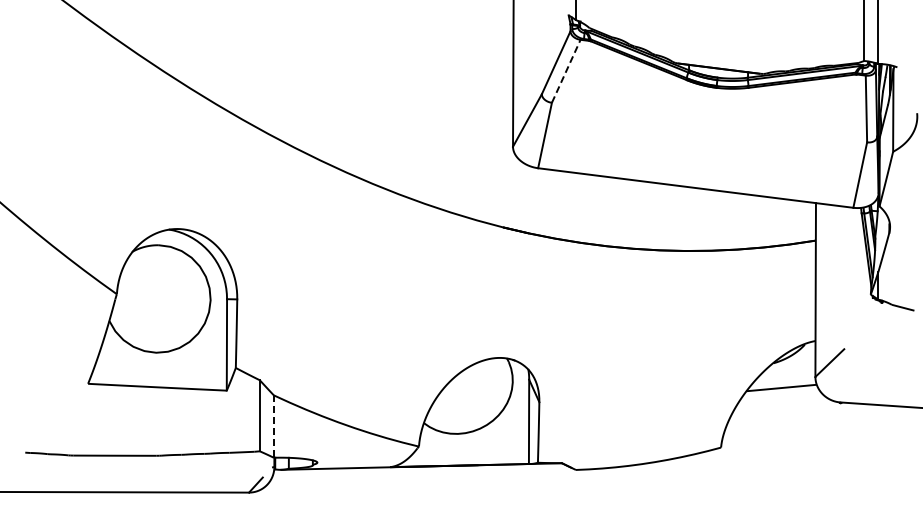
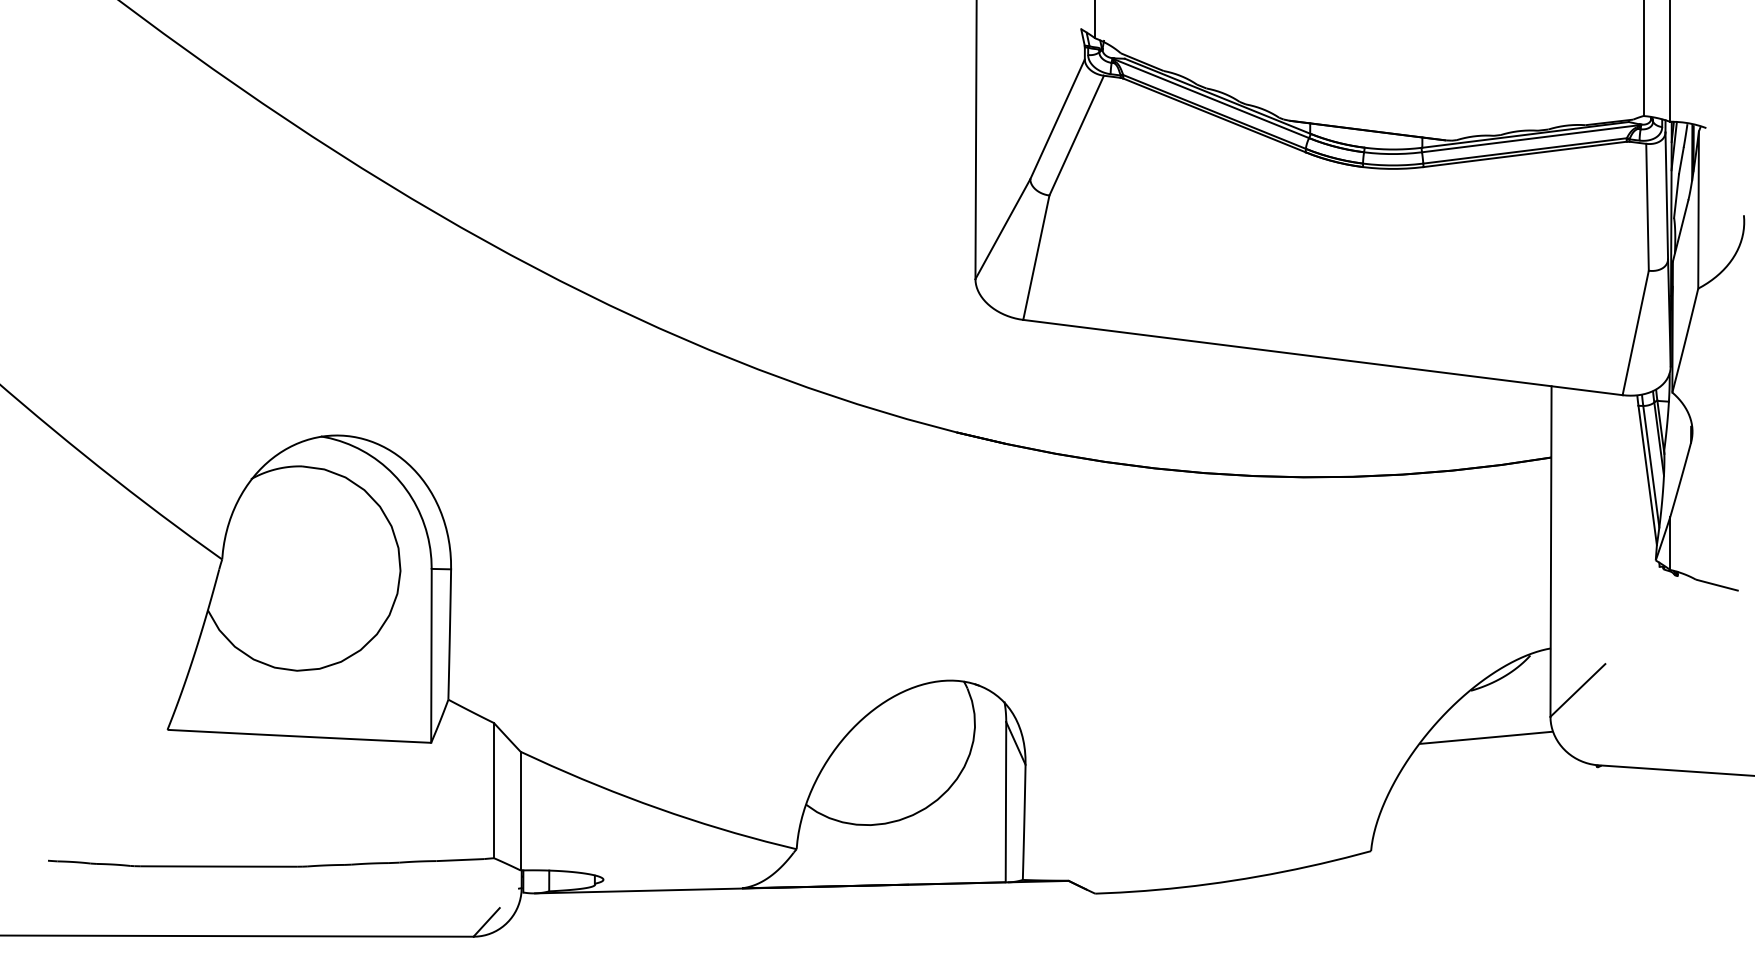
line: (566, 71) -> (1077, 135), dashed -> solid
line: (273, 427) -> (520, 812), dashed -> solid

